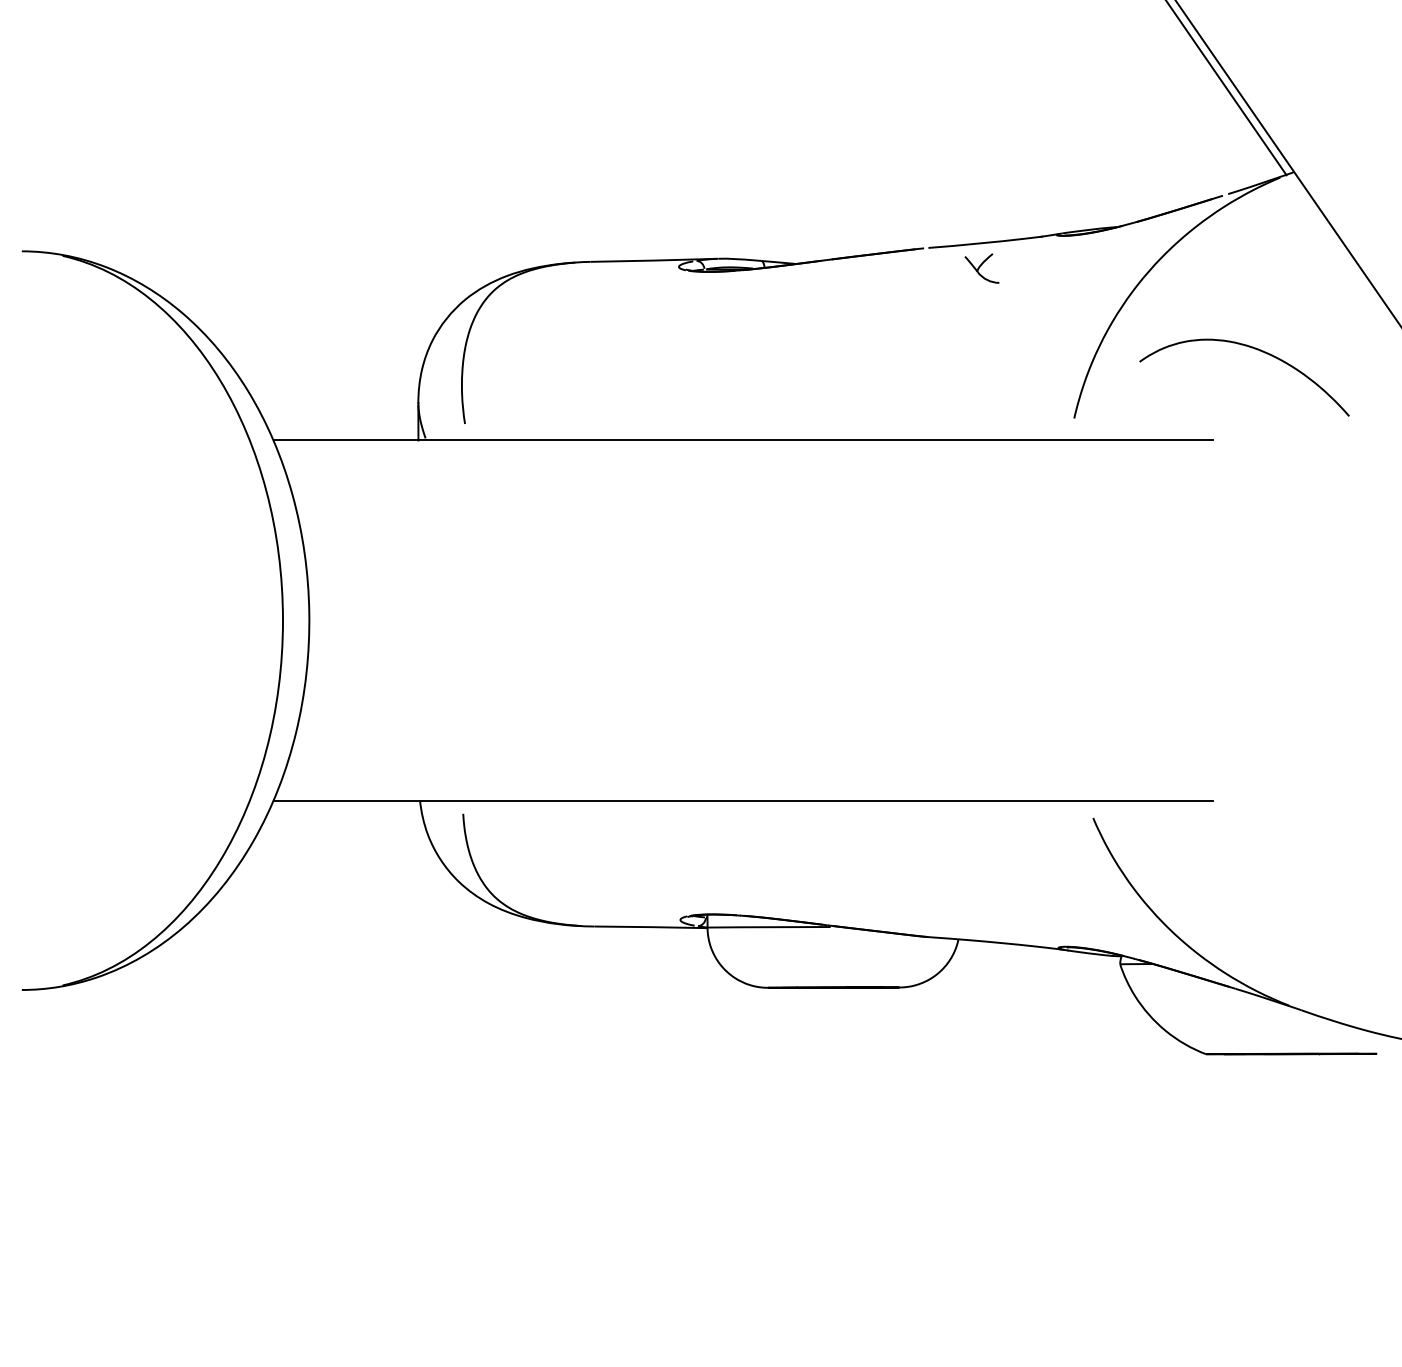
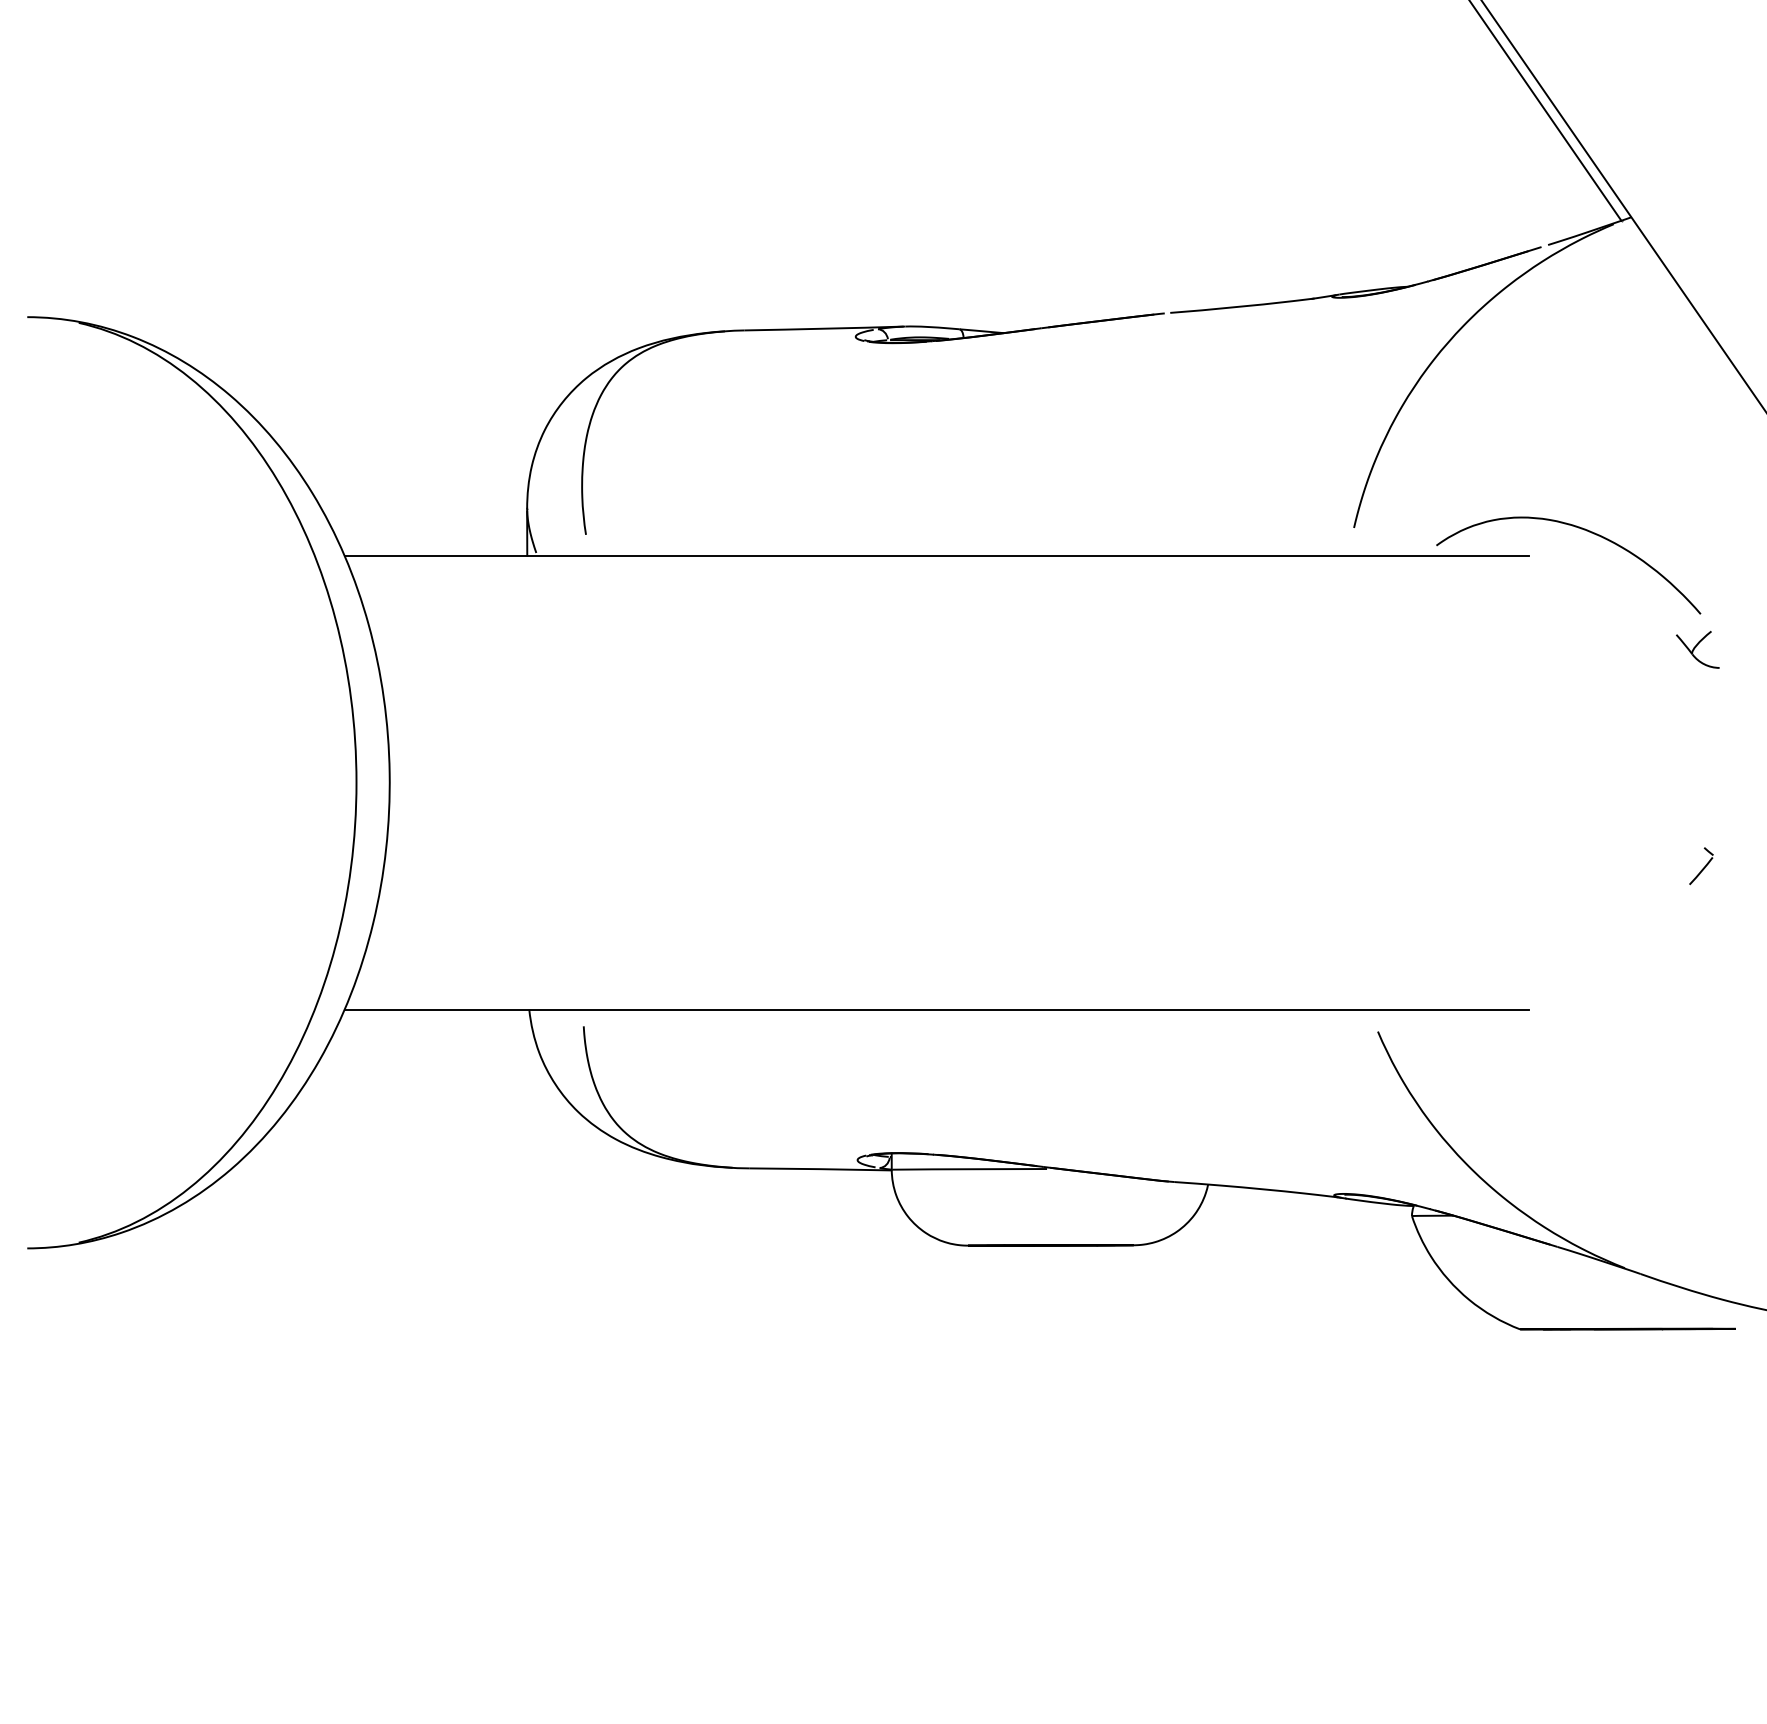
part: (981, 268) -> (1697, 649), moved
curve: (1254, 349) -> (1581, 529), moved
part: (1349, 687) -> (1701, 866), added

